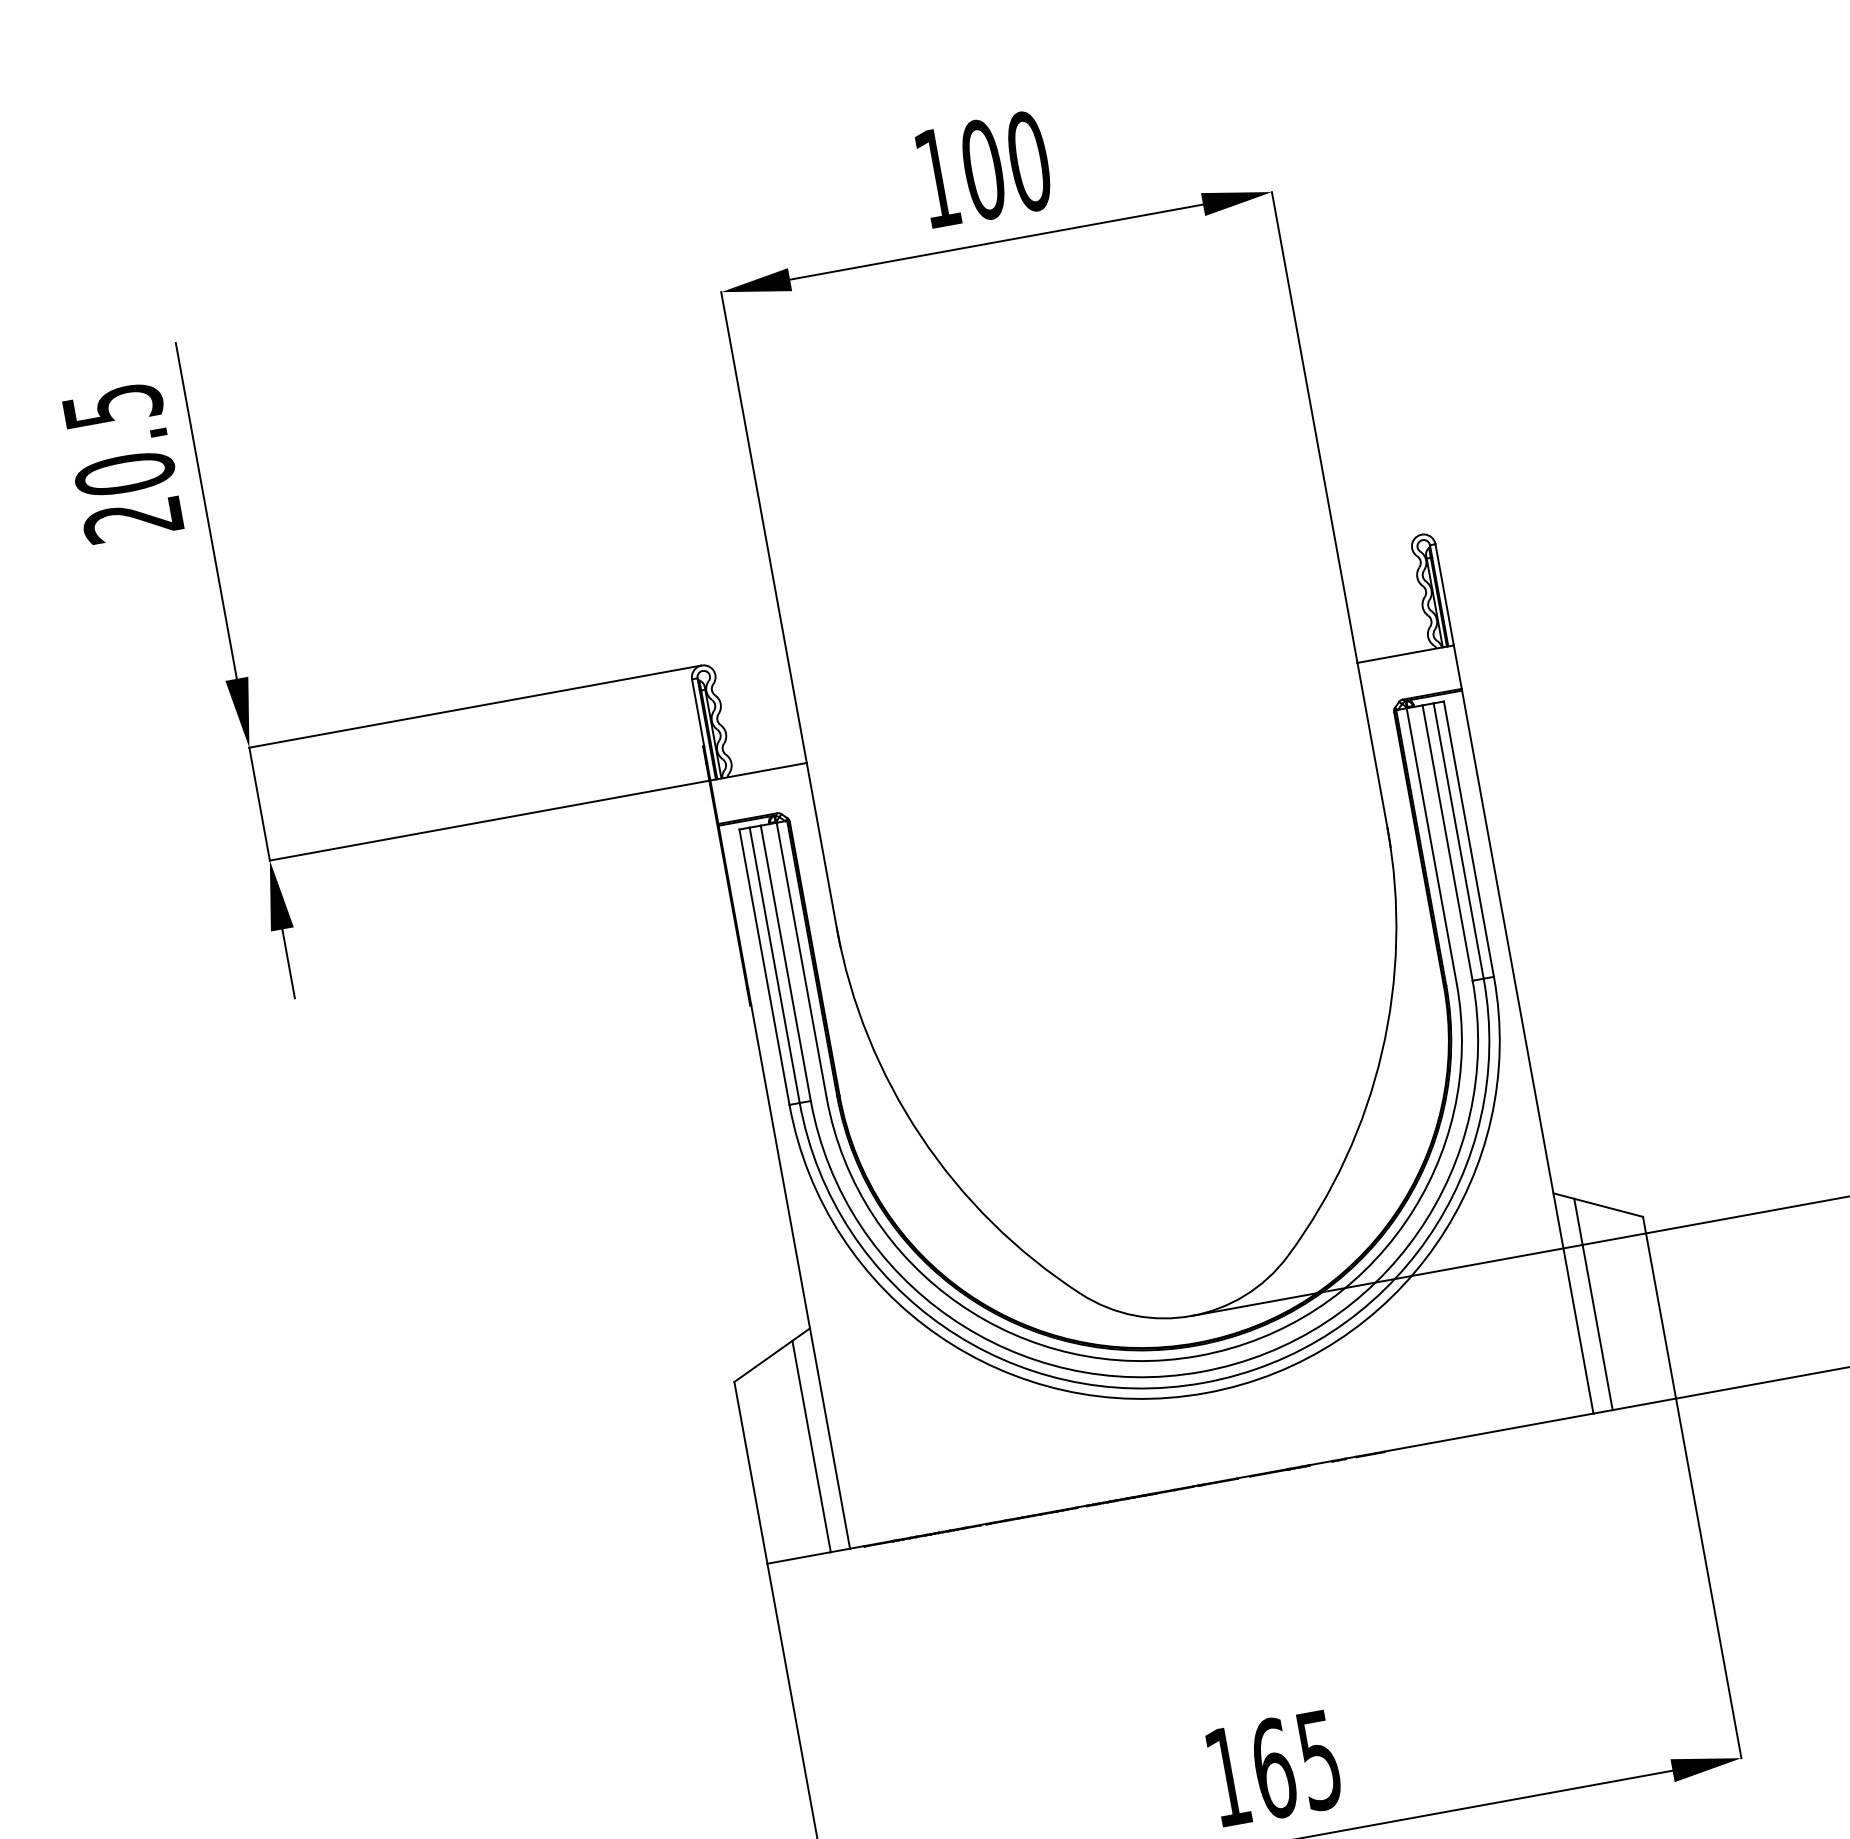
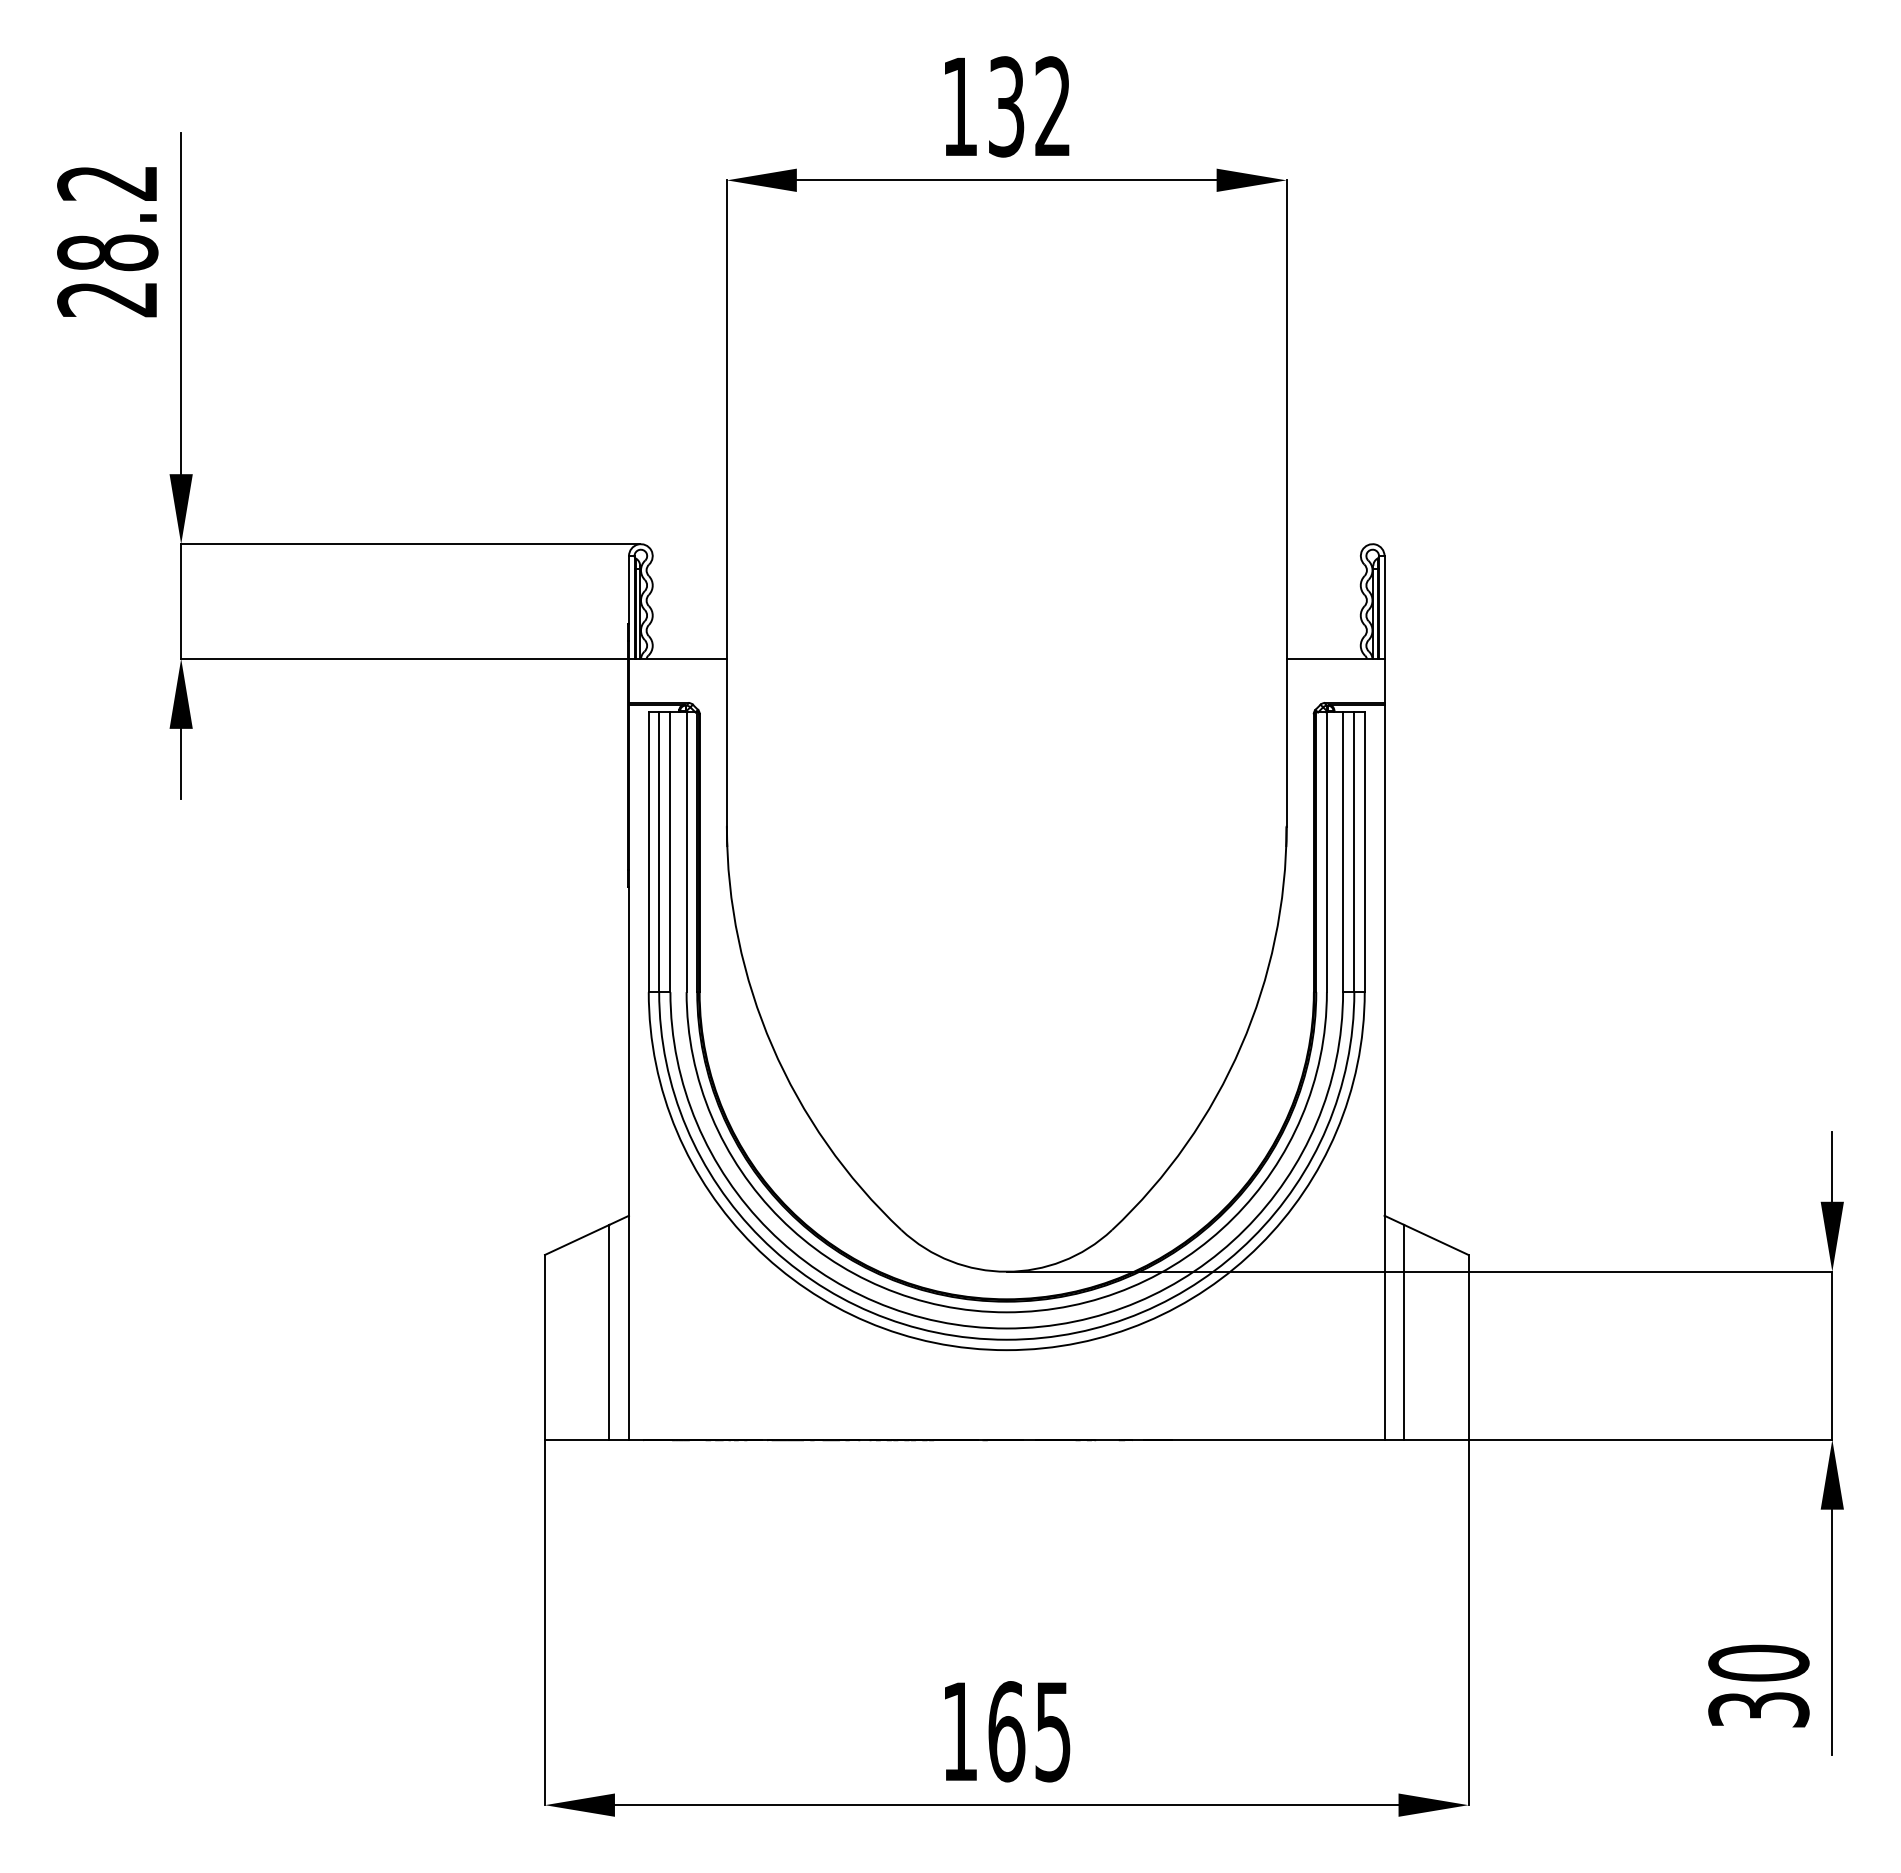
text: (1005, 165) -> (1029, 106), 100 -> 132
text: (118, 440) -> (107, 218), 20.5 -> 28.2

